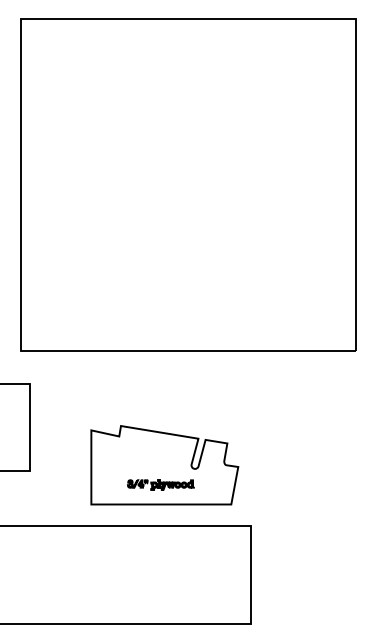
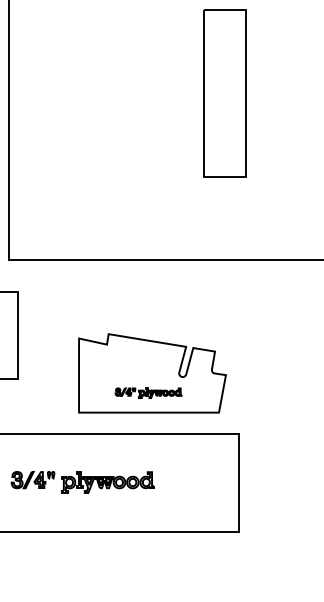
part: (236, 185) -> (224, 93), added
part: (95, 573) -> (83, 481), added

